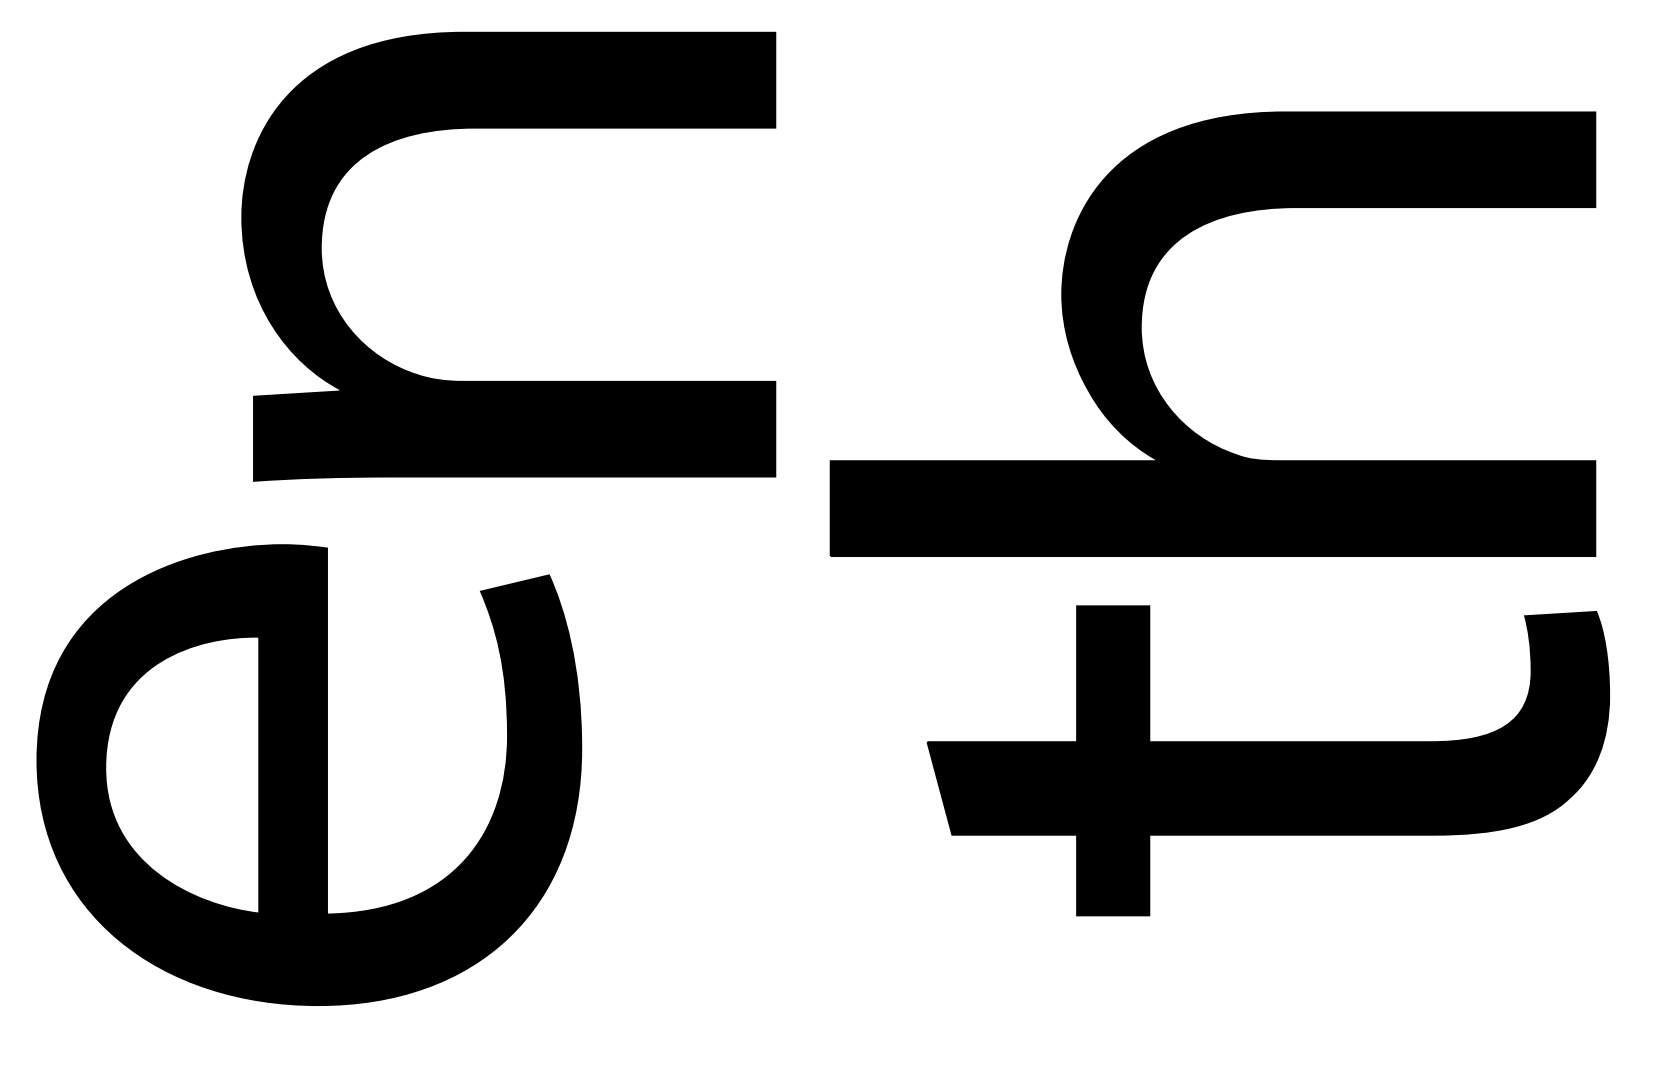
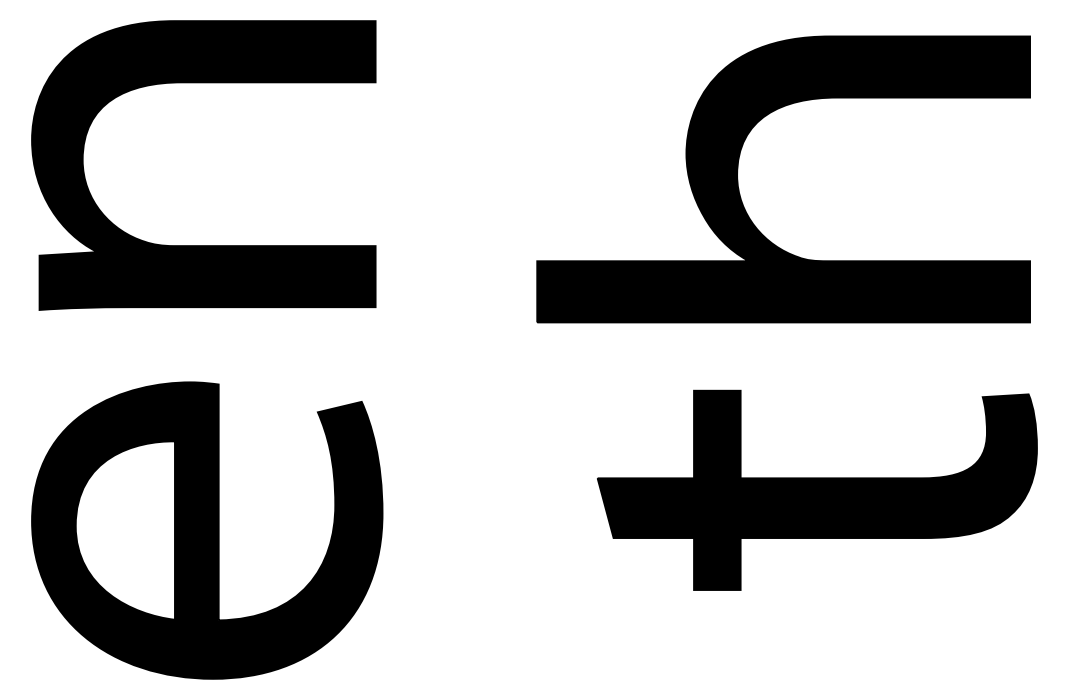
part: (1144, 348) -> (739, 188), moved
part: (508, 380) -> (203, 245), moved
part: (309, 774) -> (207, 530), moved

